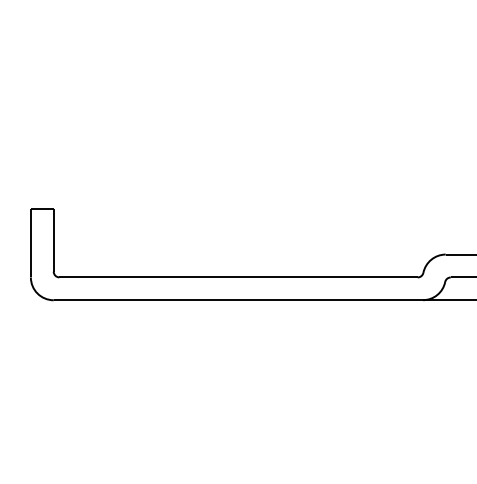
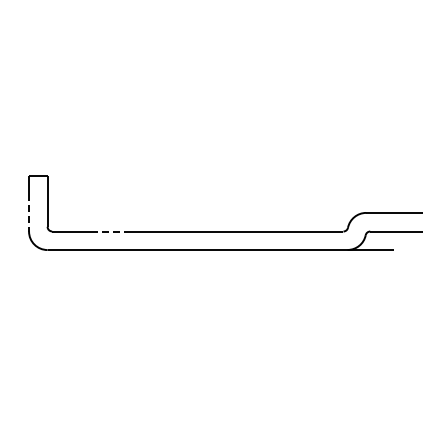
line: (31, 255) -> (29, 213), solid -> dashed
line: (132, 277) -> (111, 231), solid -> dashed

